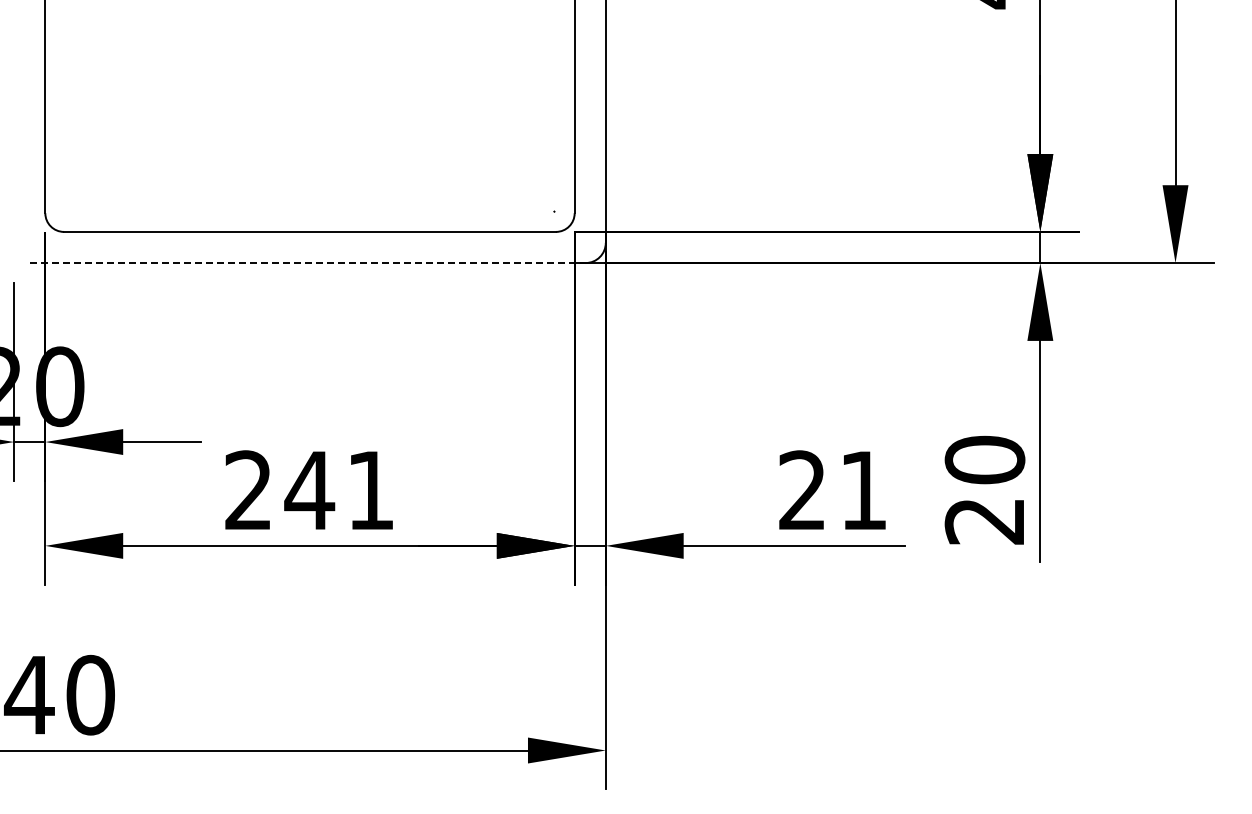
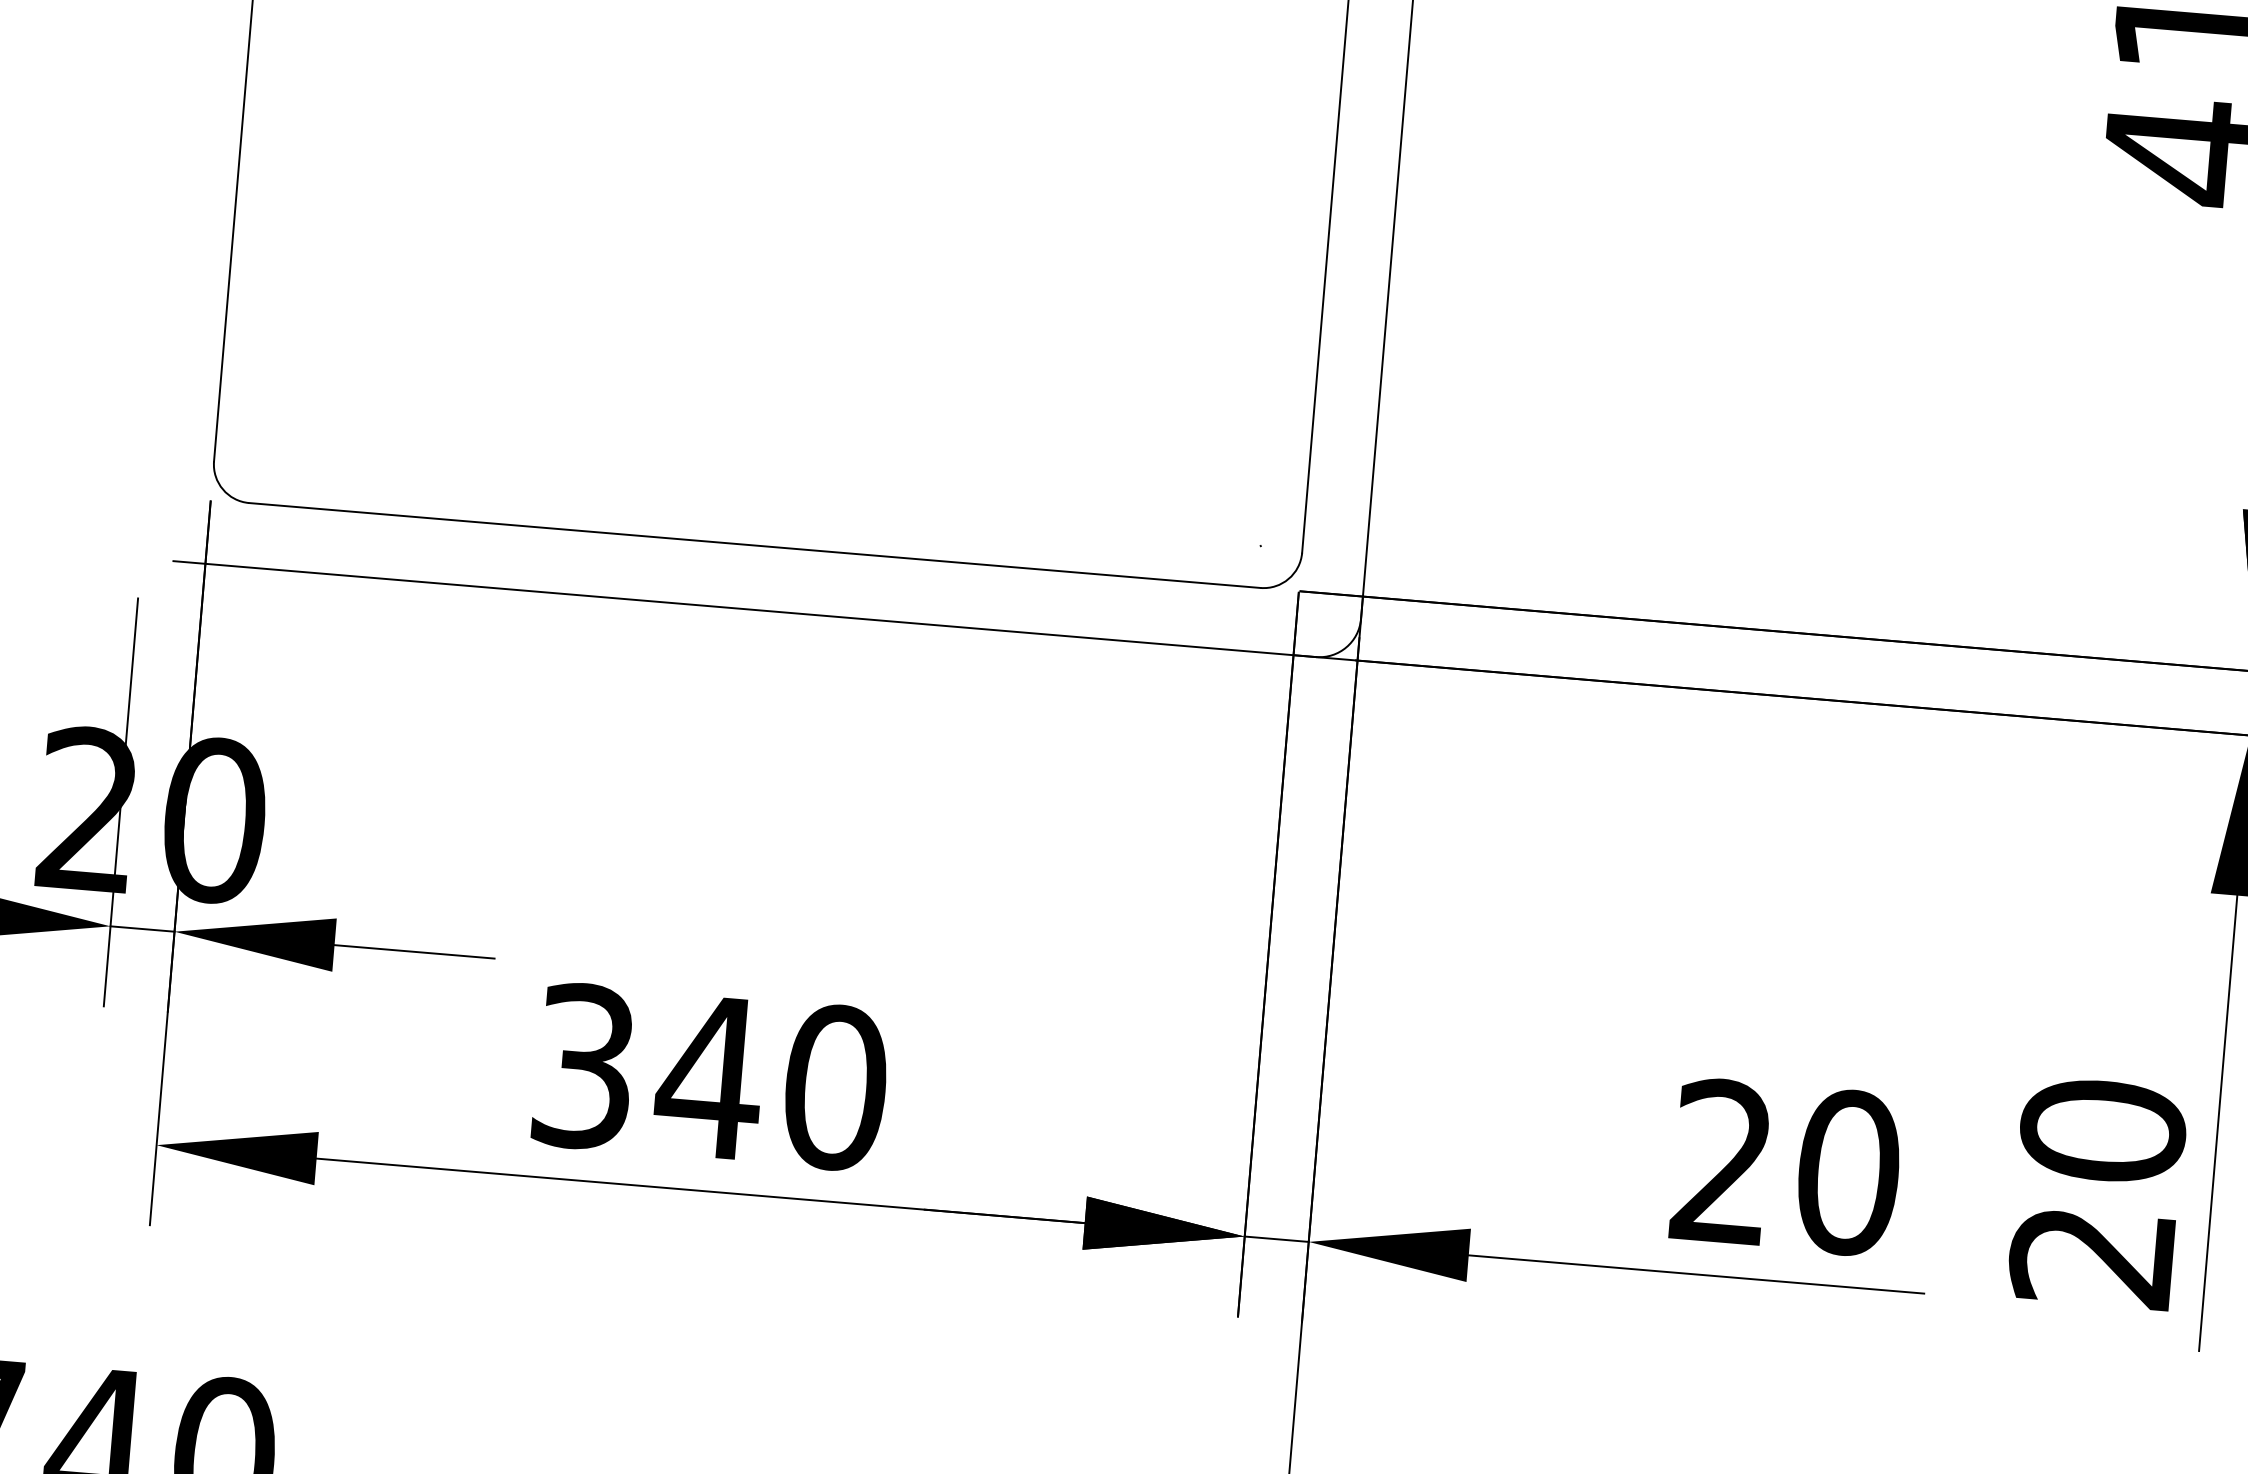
line: (307, 263) -> (744, 609), dashed -> solid
text: (310, 490) -> (711, 1077), 241 -> 340
text: (863, 490) -> (1847, 1172), 21 -> 20

